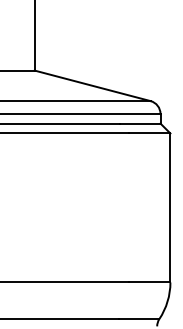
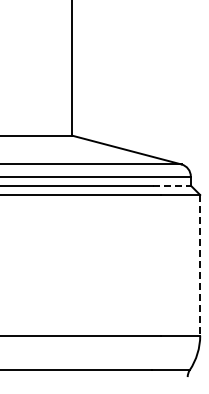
line: (140, 123) -> (171, 185), solid -> dashed
line: (170, 208) -> (200, 265), solid -> dashed

